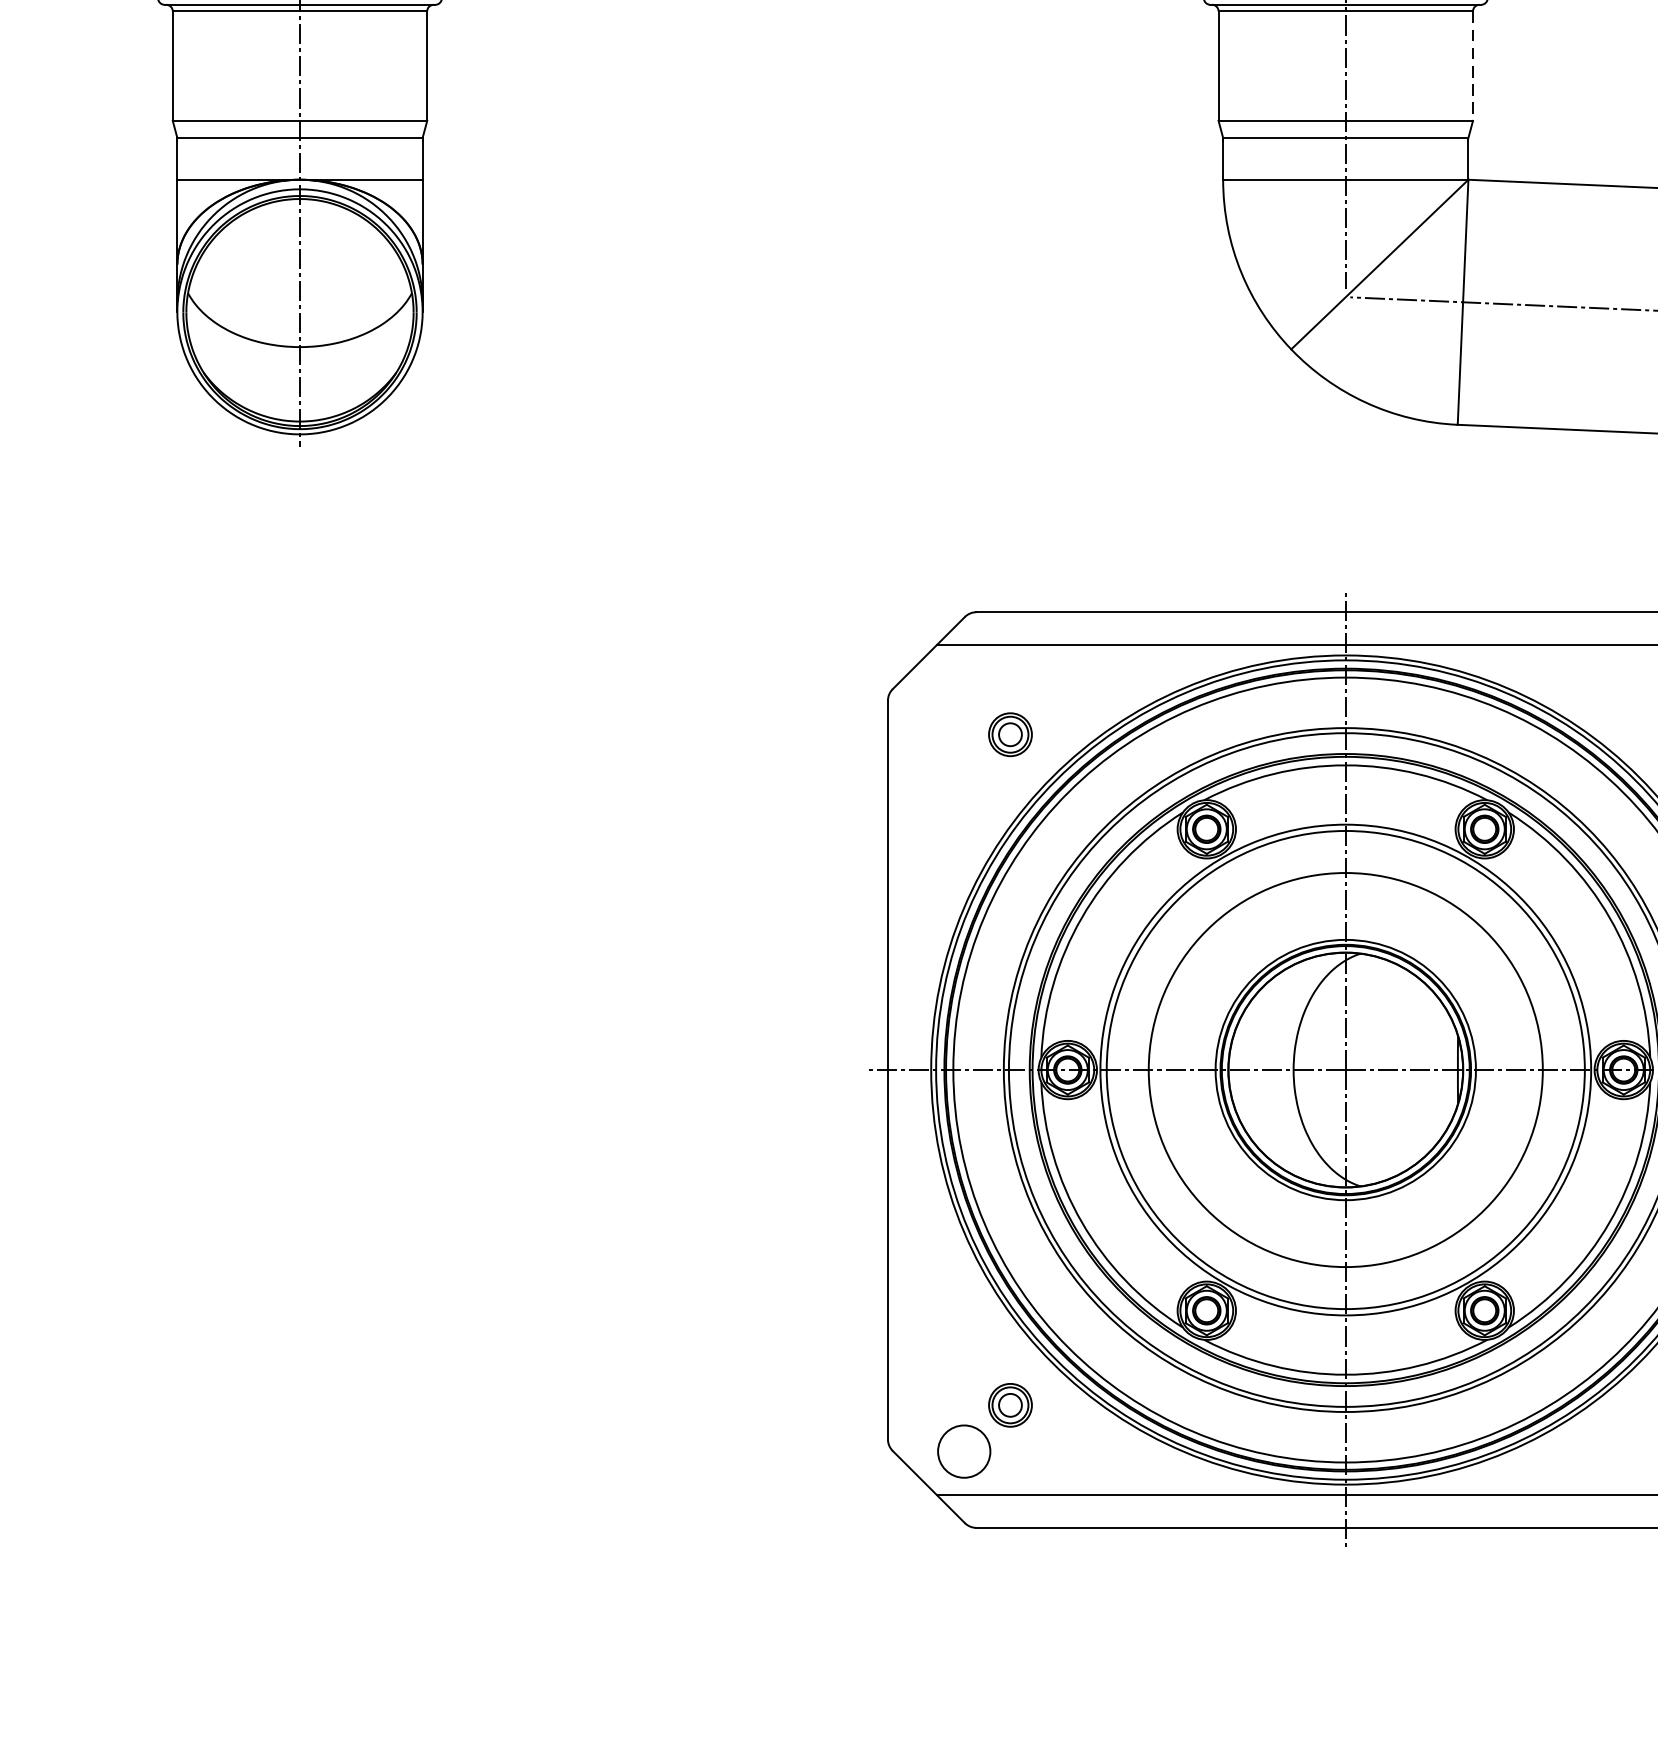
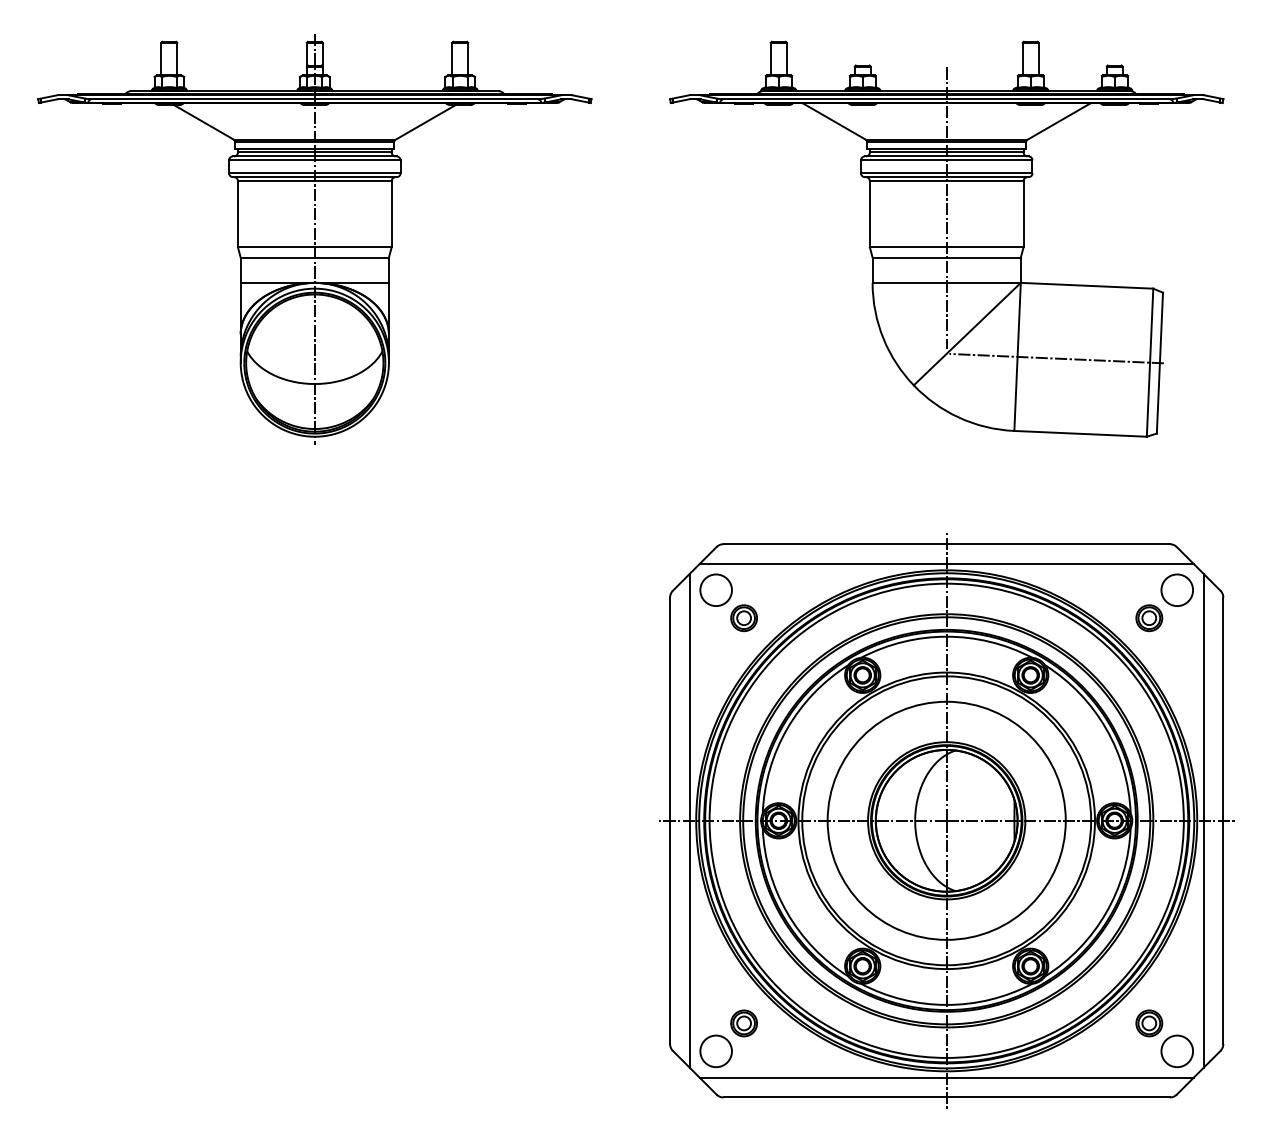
line: (1472, 66) -> (1023, 214), dashed -> solid
circle: (963, 687) -> (715, 589), added
line: (920, 1069) -> (689, 820), added

